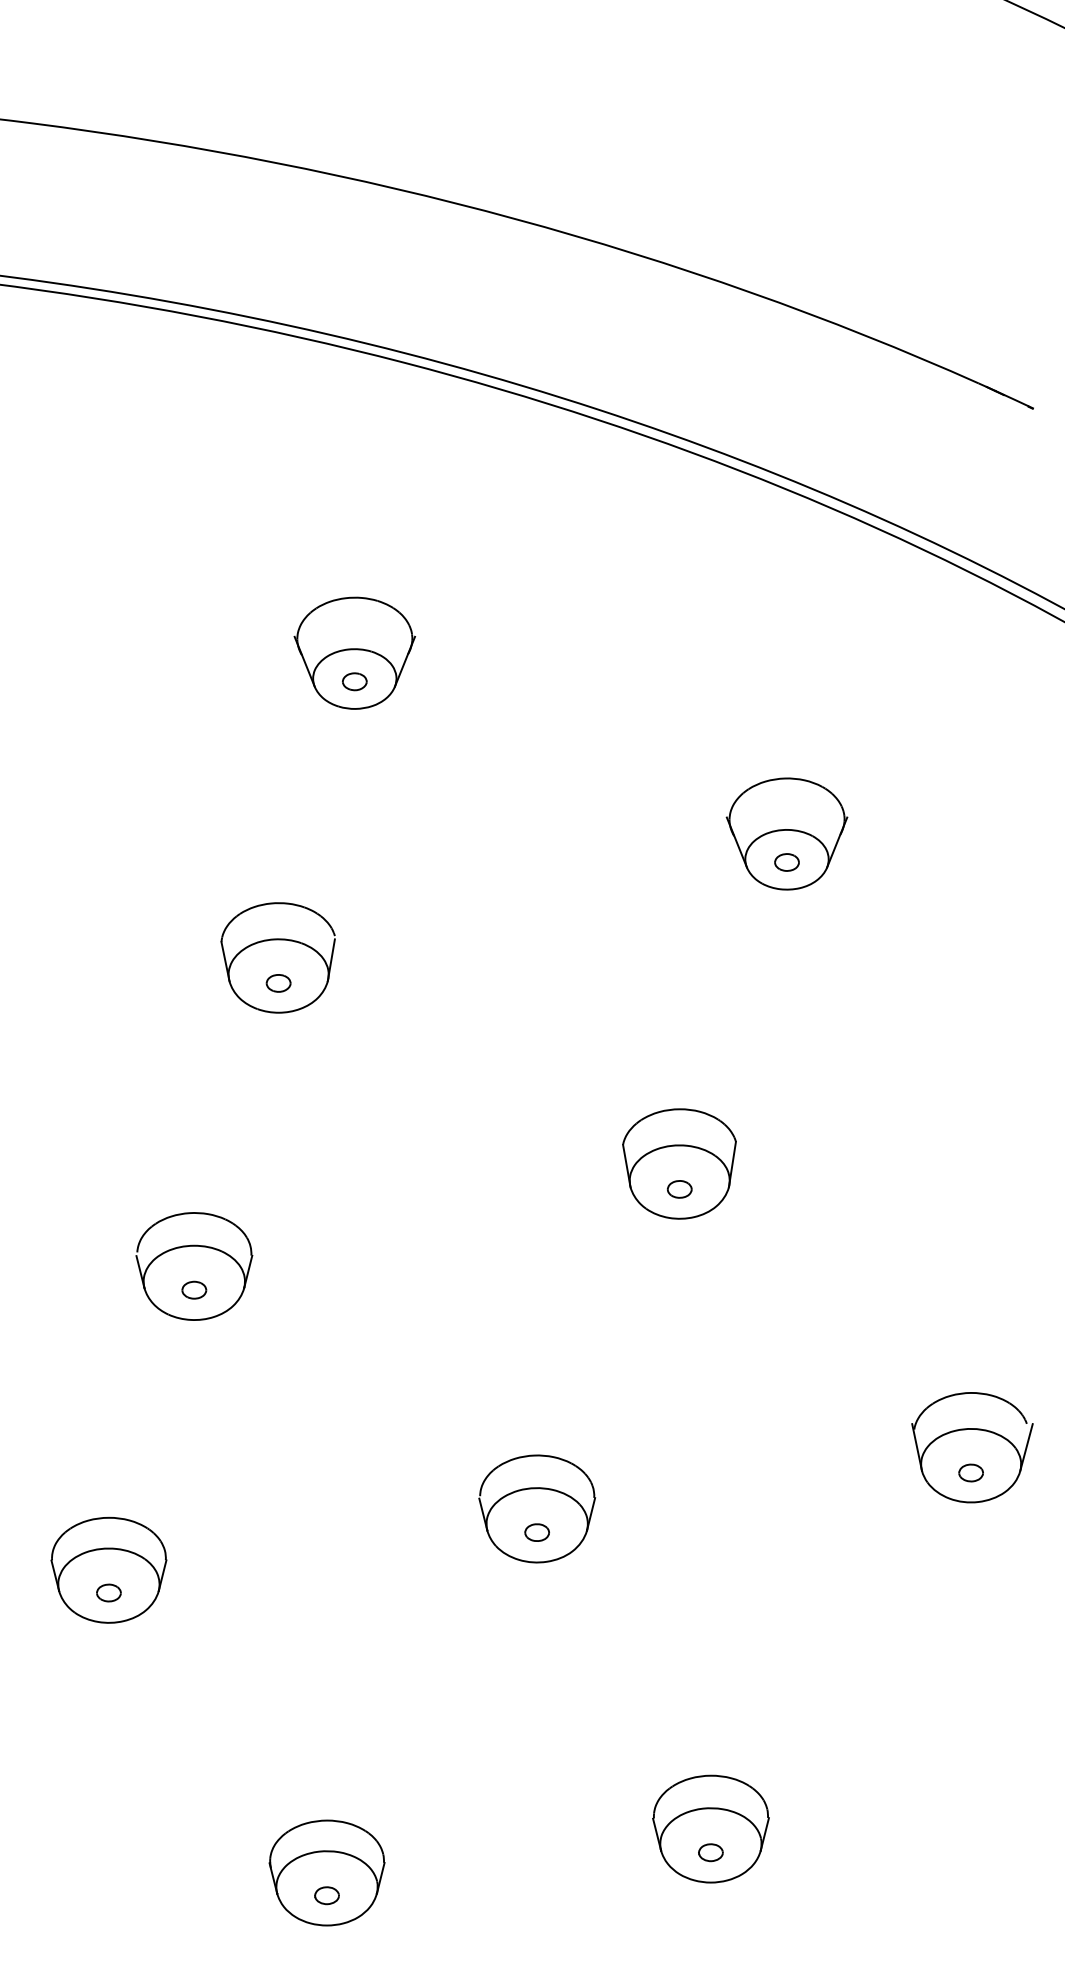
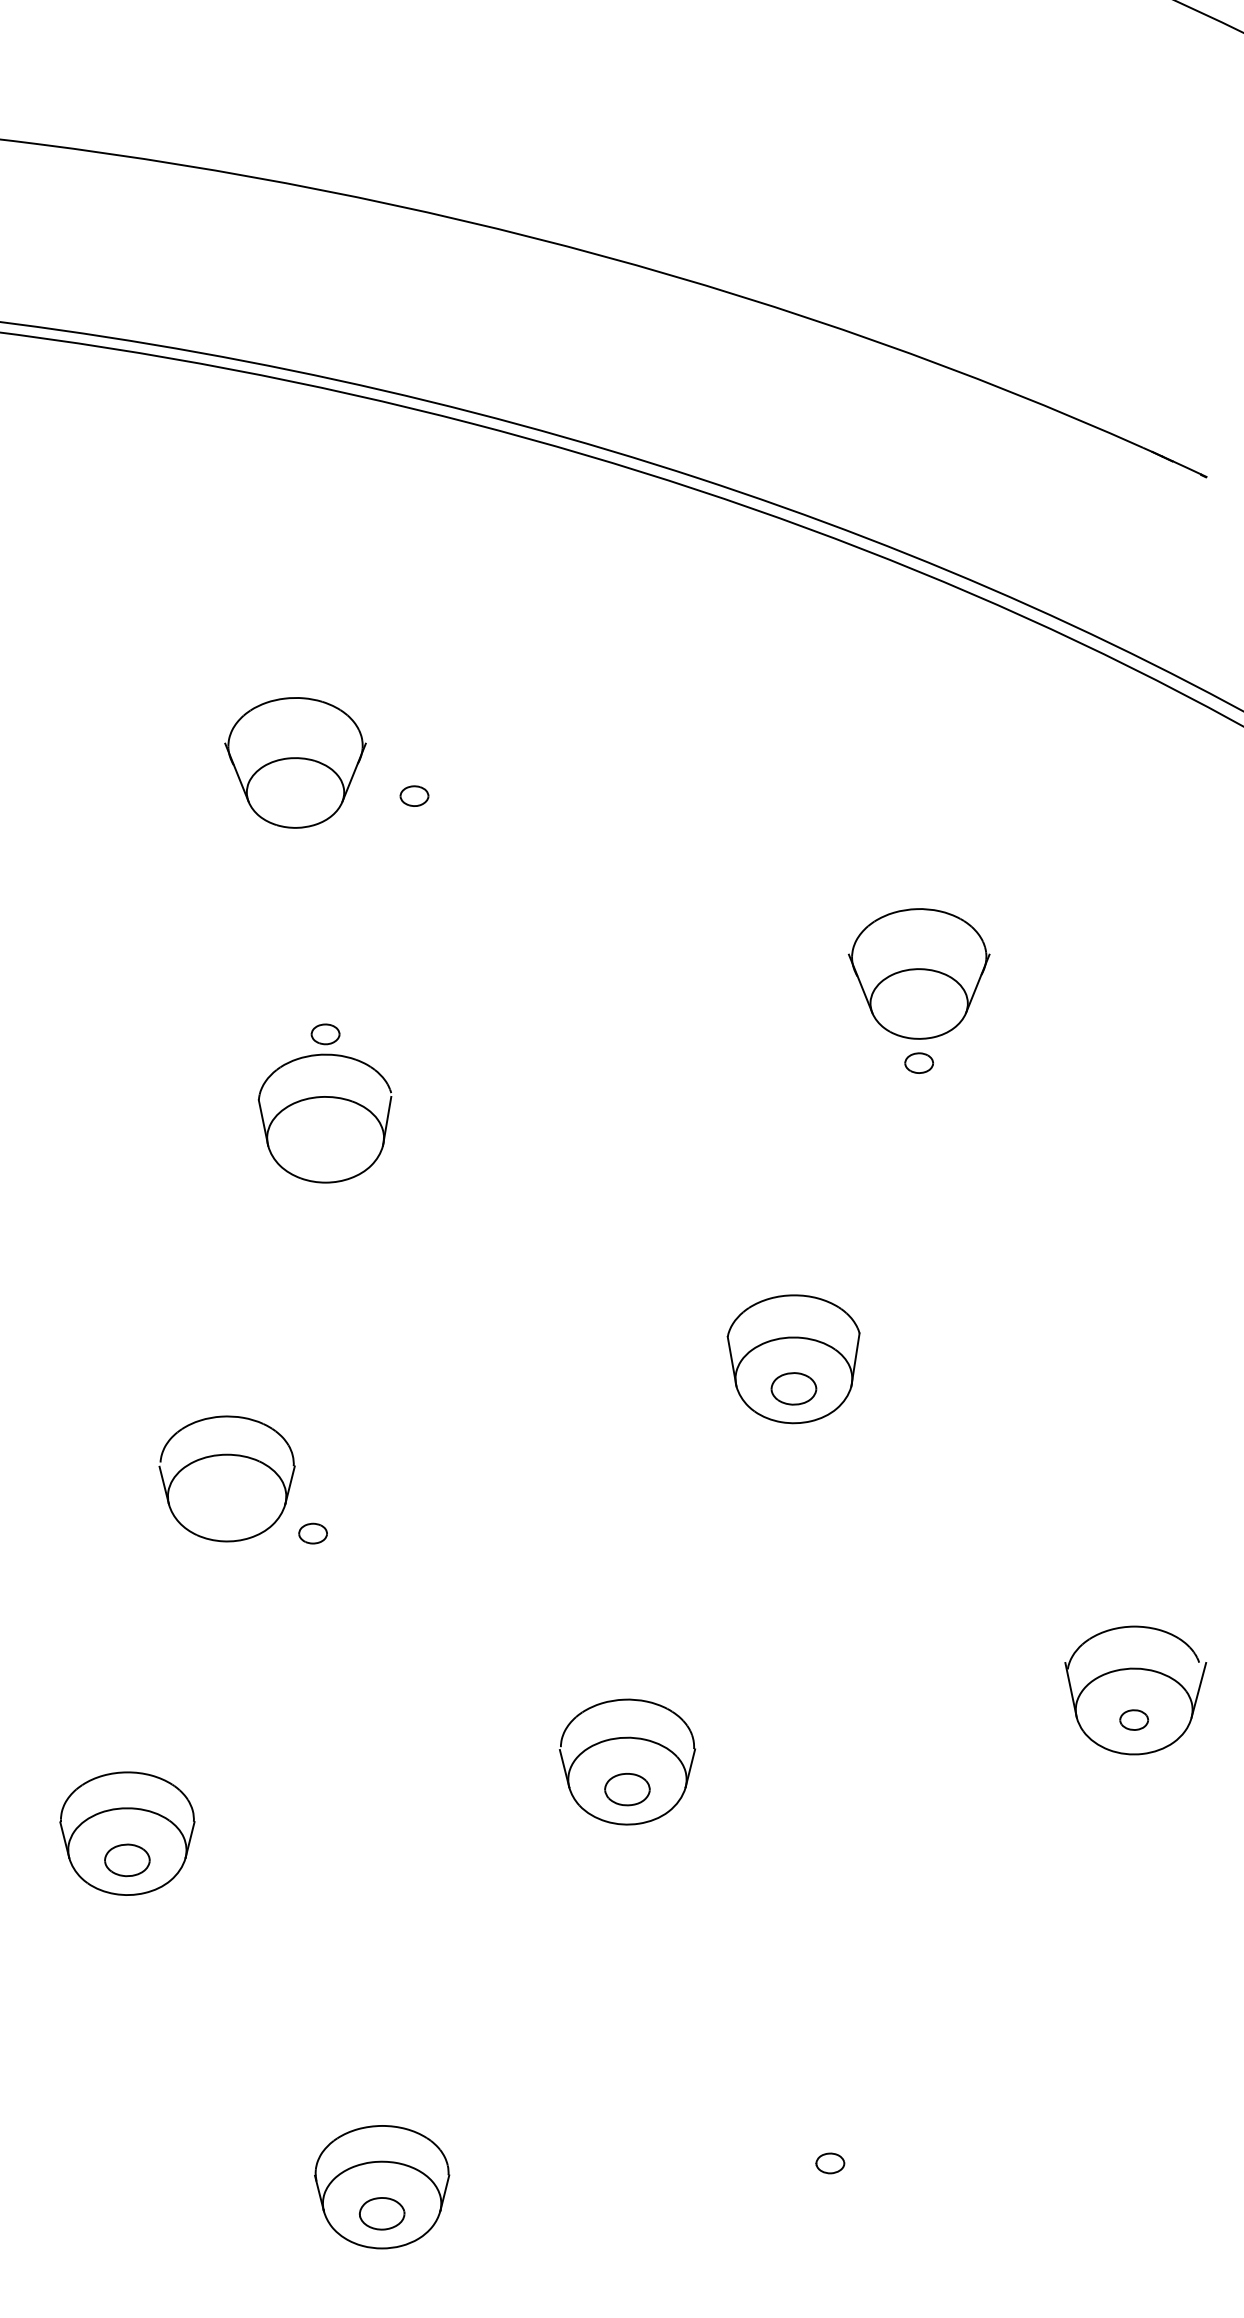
part: (354, 652) -> (295, 762), moved
part: (786, 861) -> (918, 1062), moved
part: (278, 983) -> (325, 1034), moved
part: (679, 1189) -> (793, 1388), size x1.6
part: (193, 1290) -> (312, 1533), moved
part: (537, 1532) -> (627, 1789), size x1.6
part: (109, 1592) -> (127, 1859), size x1.6
part: (711, 1828) -> (830, 2135), removed
part: (326, 1895) -> (381, 2213), size x1.6

